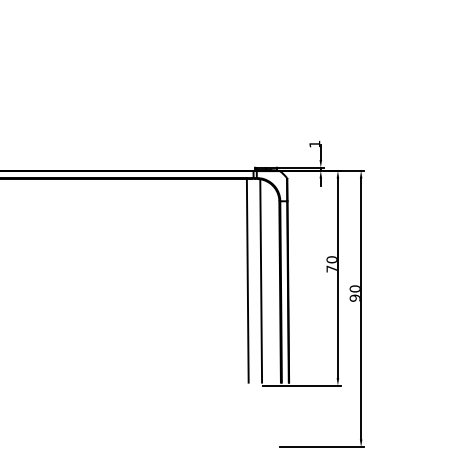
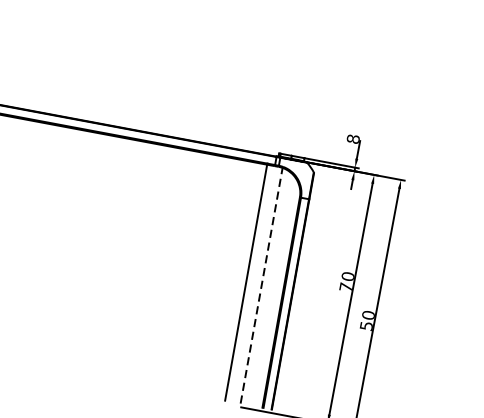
text: (314, 143) -> (353, 138), 1 -> 8
line: (261, 280) -> (262, 285), solid -> dashed
text: (354, 297) -> (366, 325), 90 -> 50

